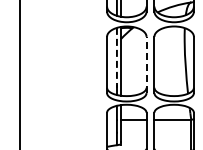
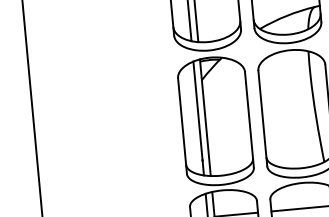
line: (116, 56) -> (197, 110), dashed -> solid
line: (146, 64) -> (249, 119), dashed -> solid

